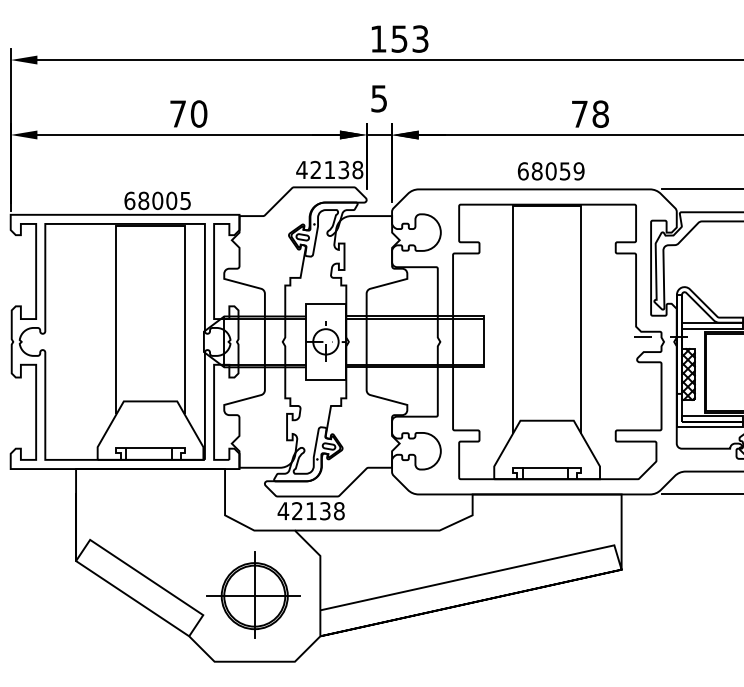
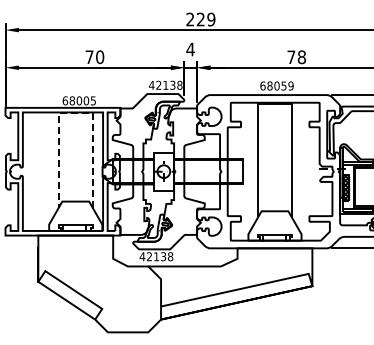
text: (398, 38) -> (200, 19), 153 -> 229
text: (378, 98) -> (190, 49), 5 -> 4
line: (150, 226) -> (75, 113), solid -> dashed
part: (253, 594) -> (127, 298), removed

